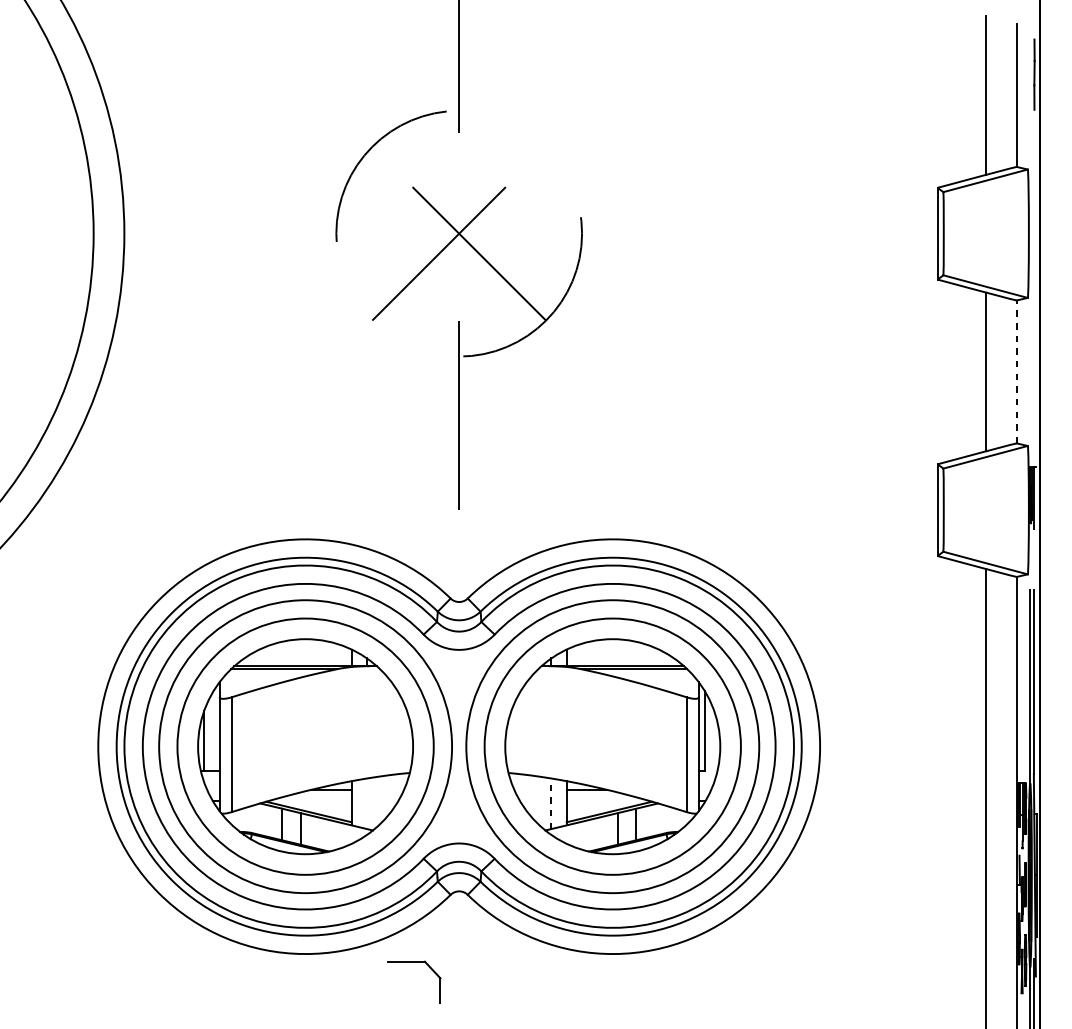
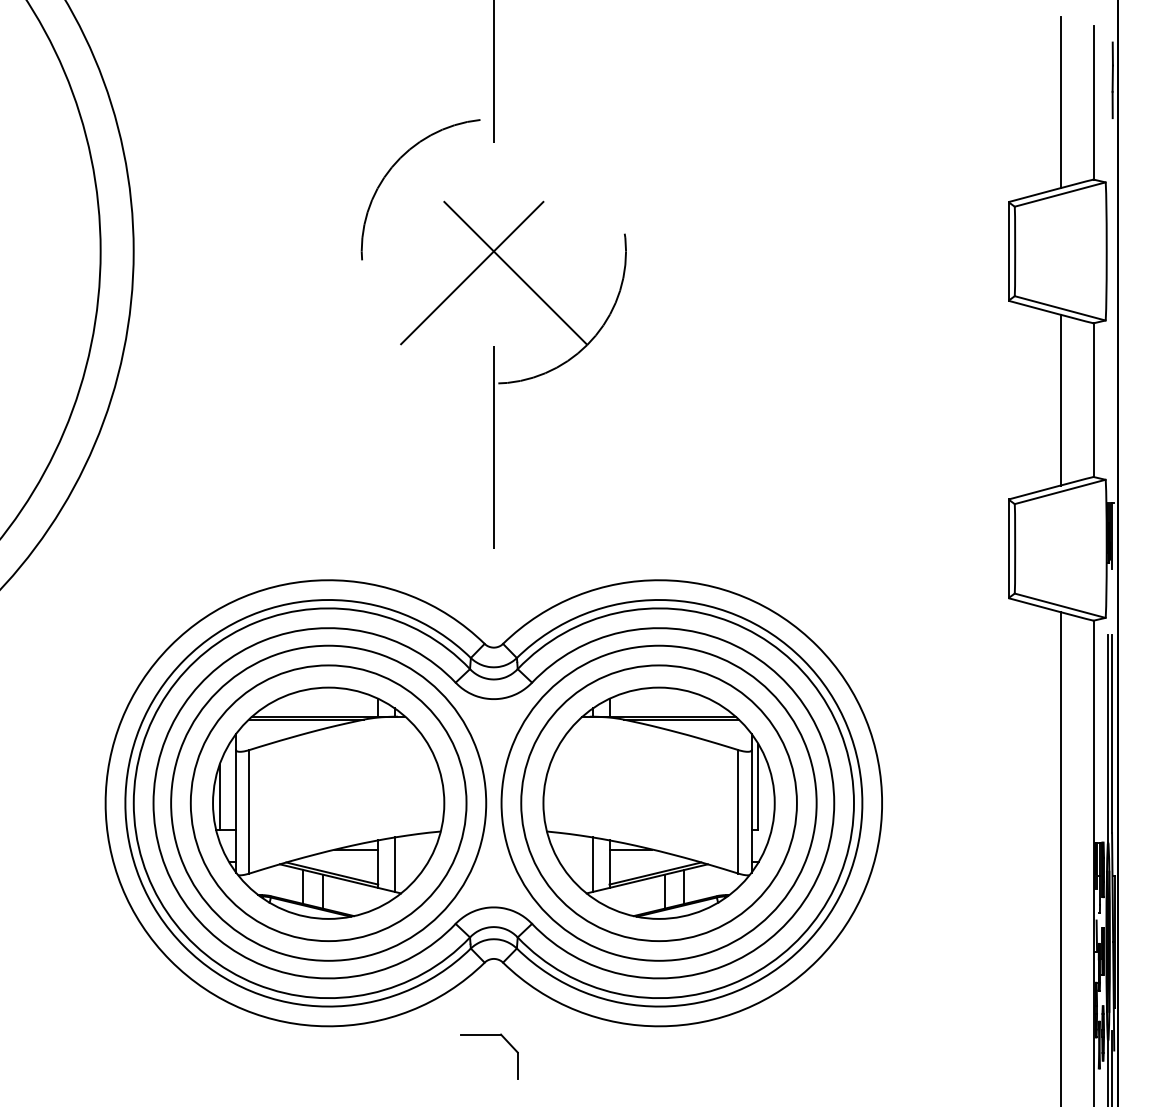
line: (1016, 372) -> (1093, 400), dashed -> solid
line: (366, 803) -> (394, 864), added
line: (551, 803) -> (593, 864), dashed -> solid
part: (414, 962) -> (489, 1035), moved

